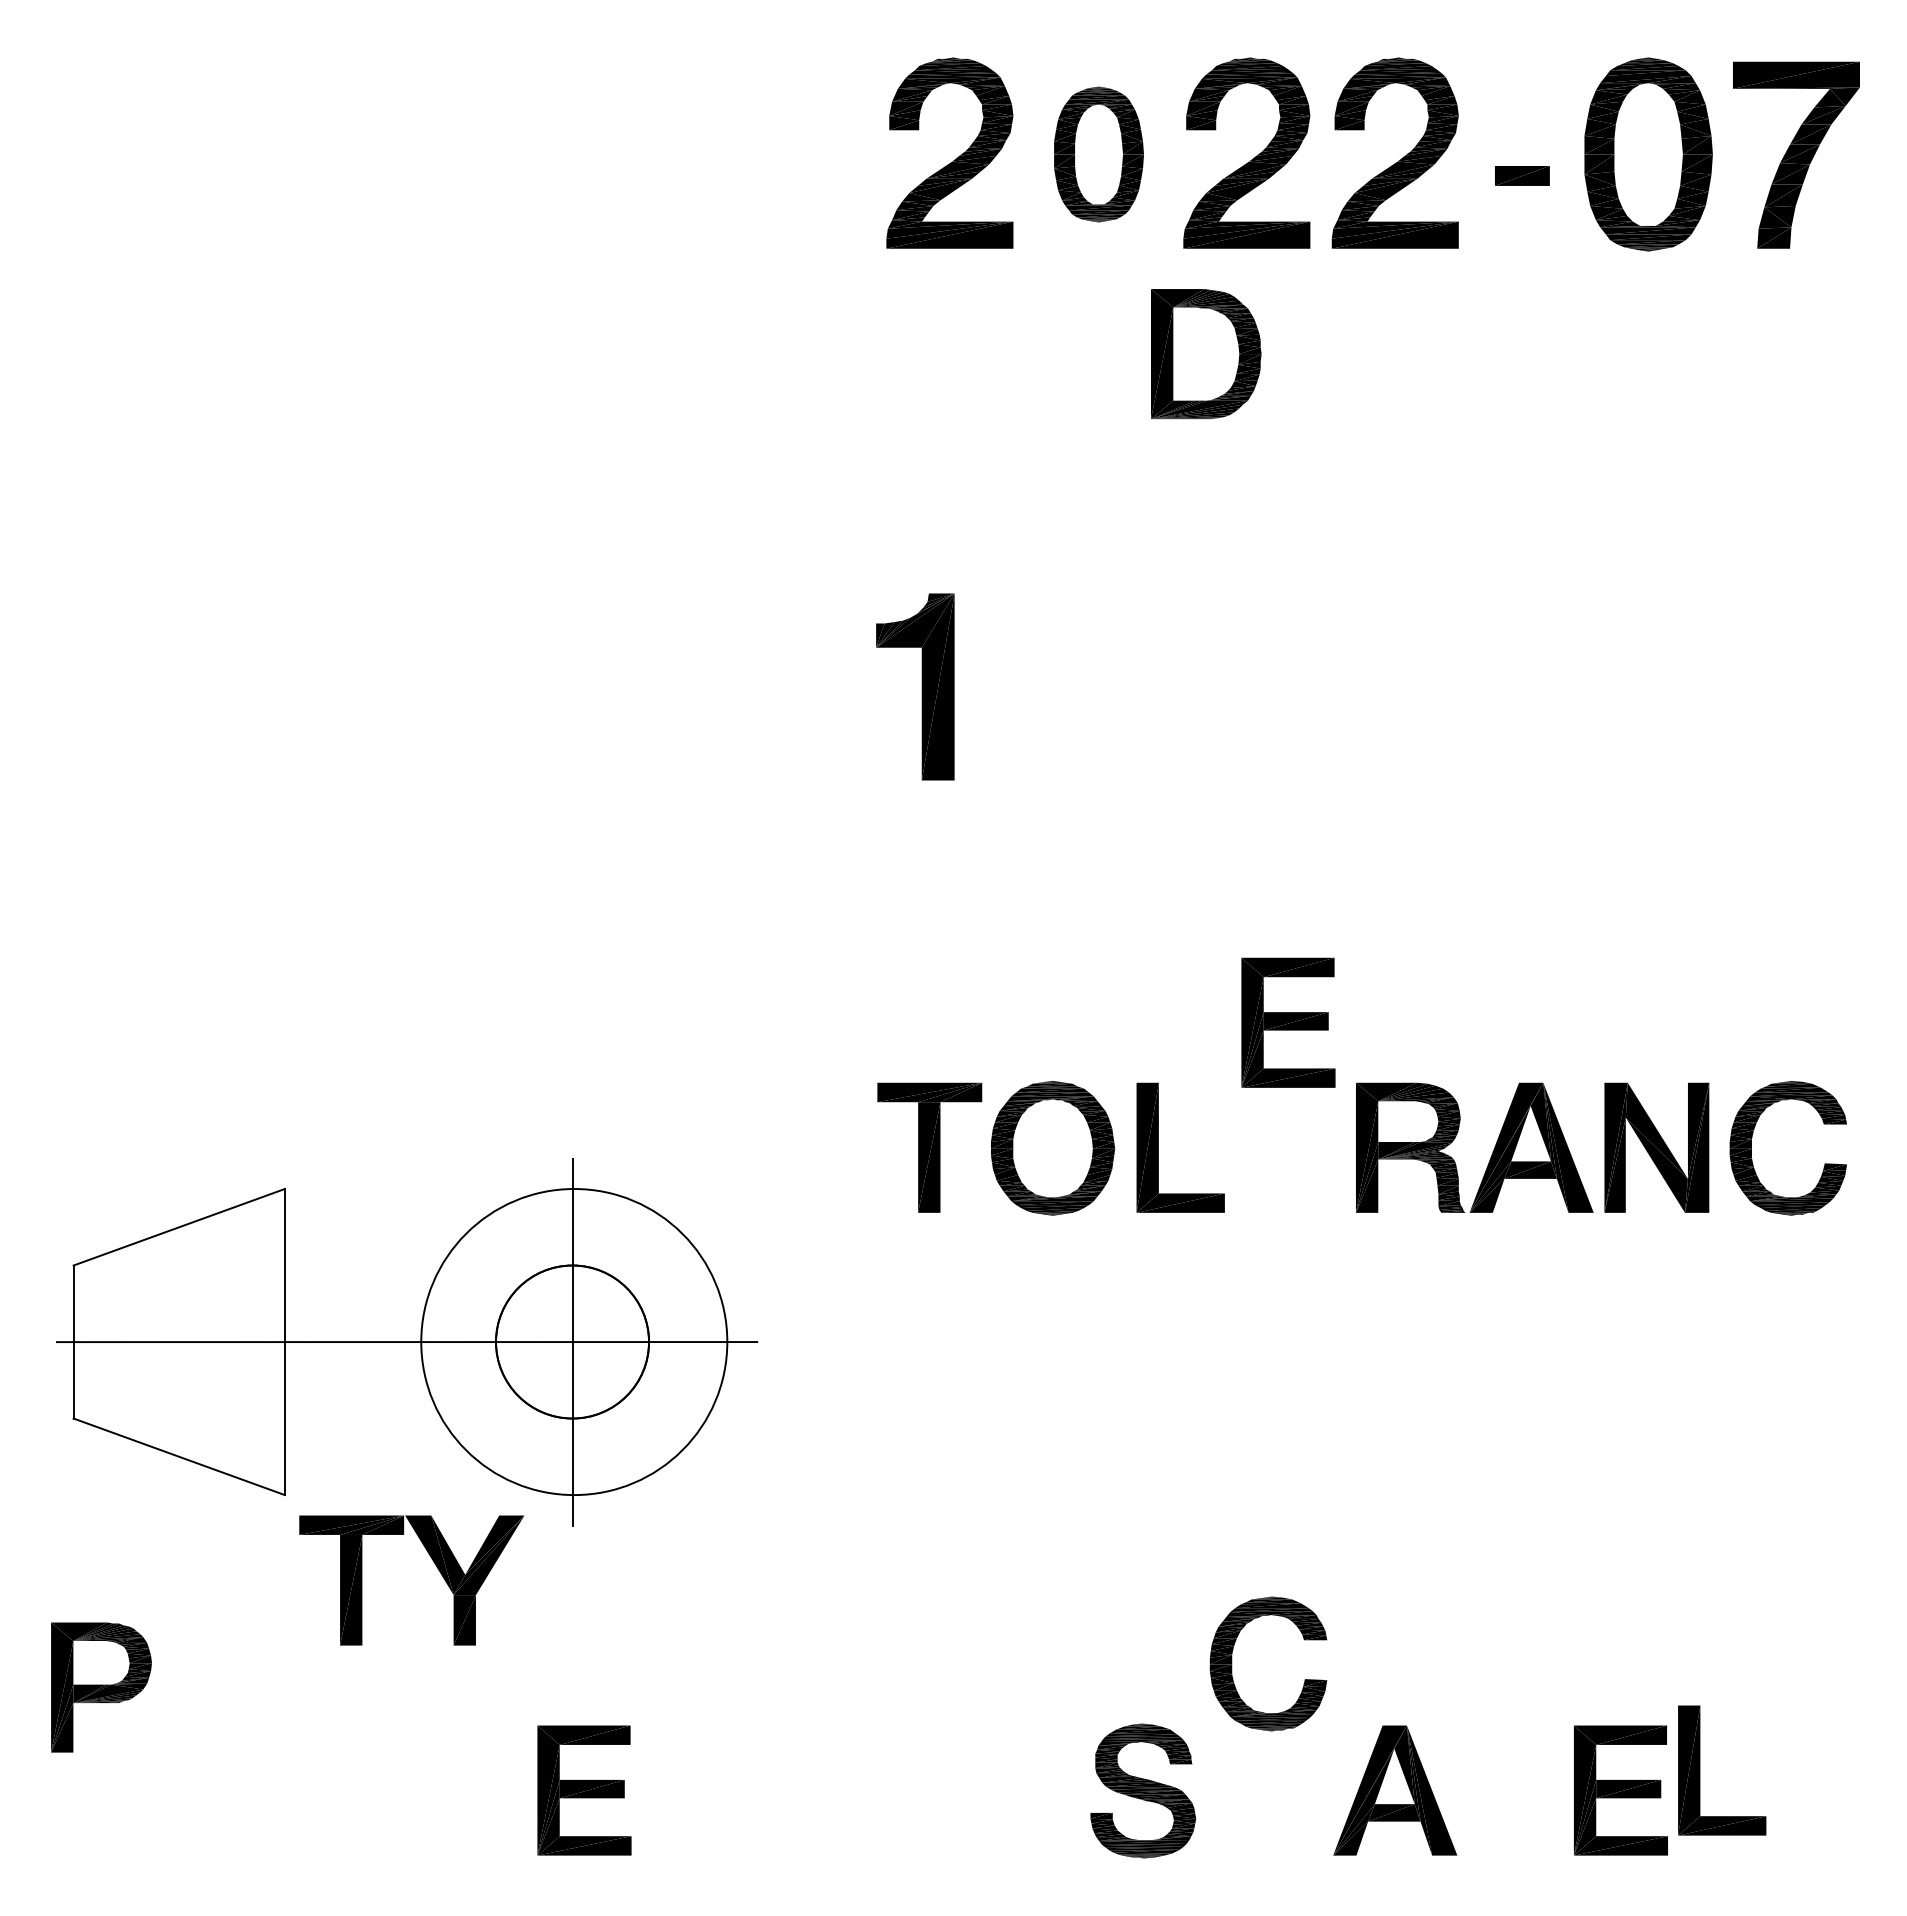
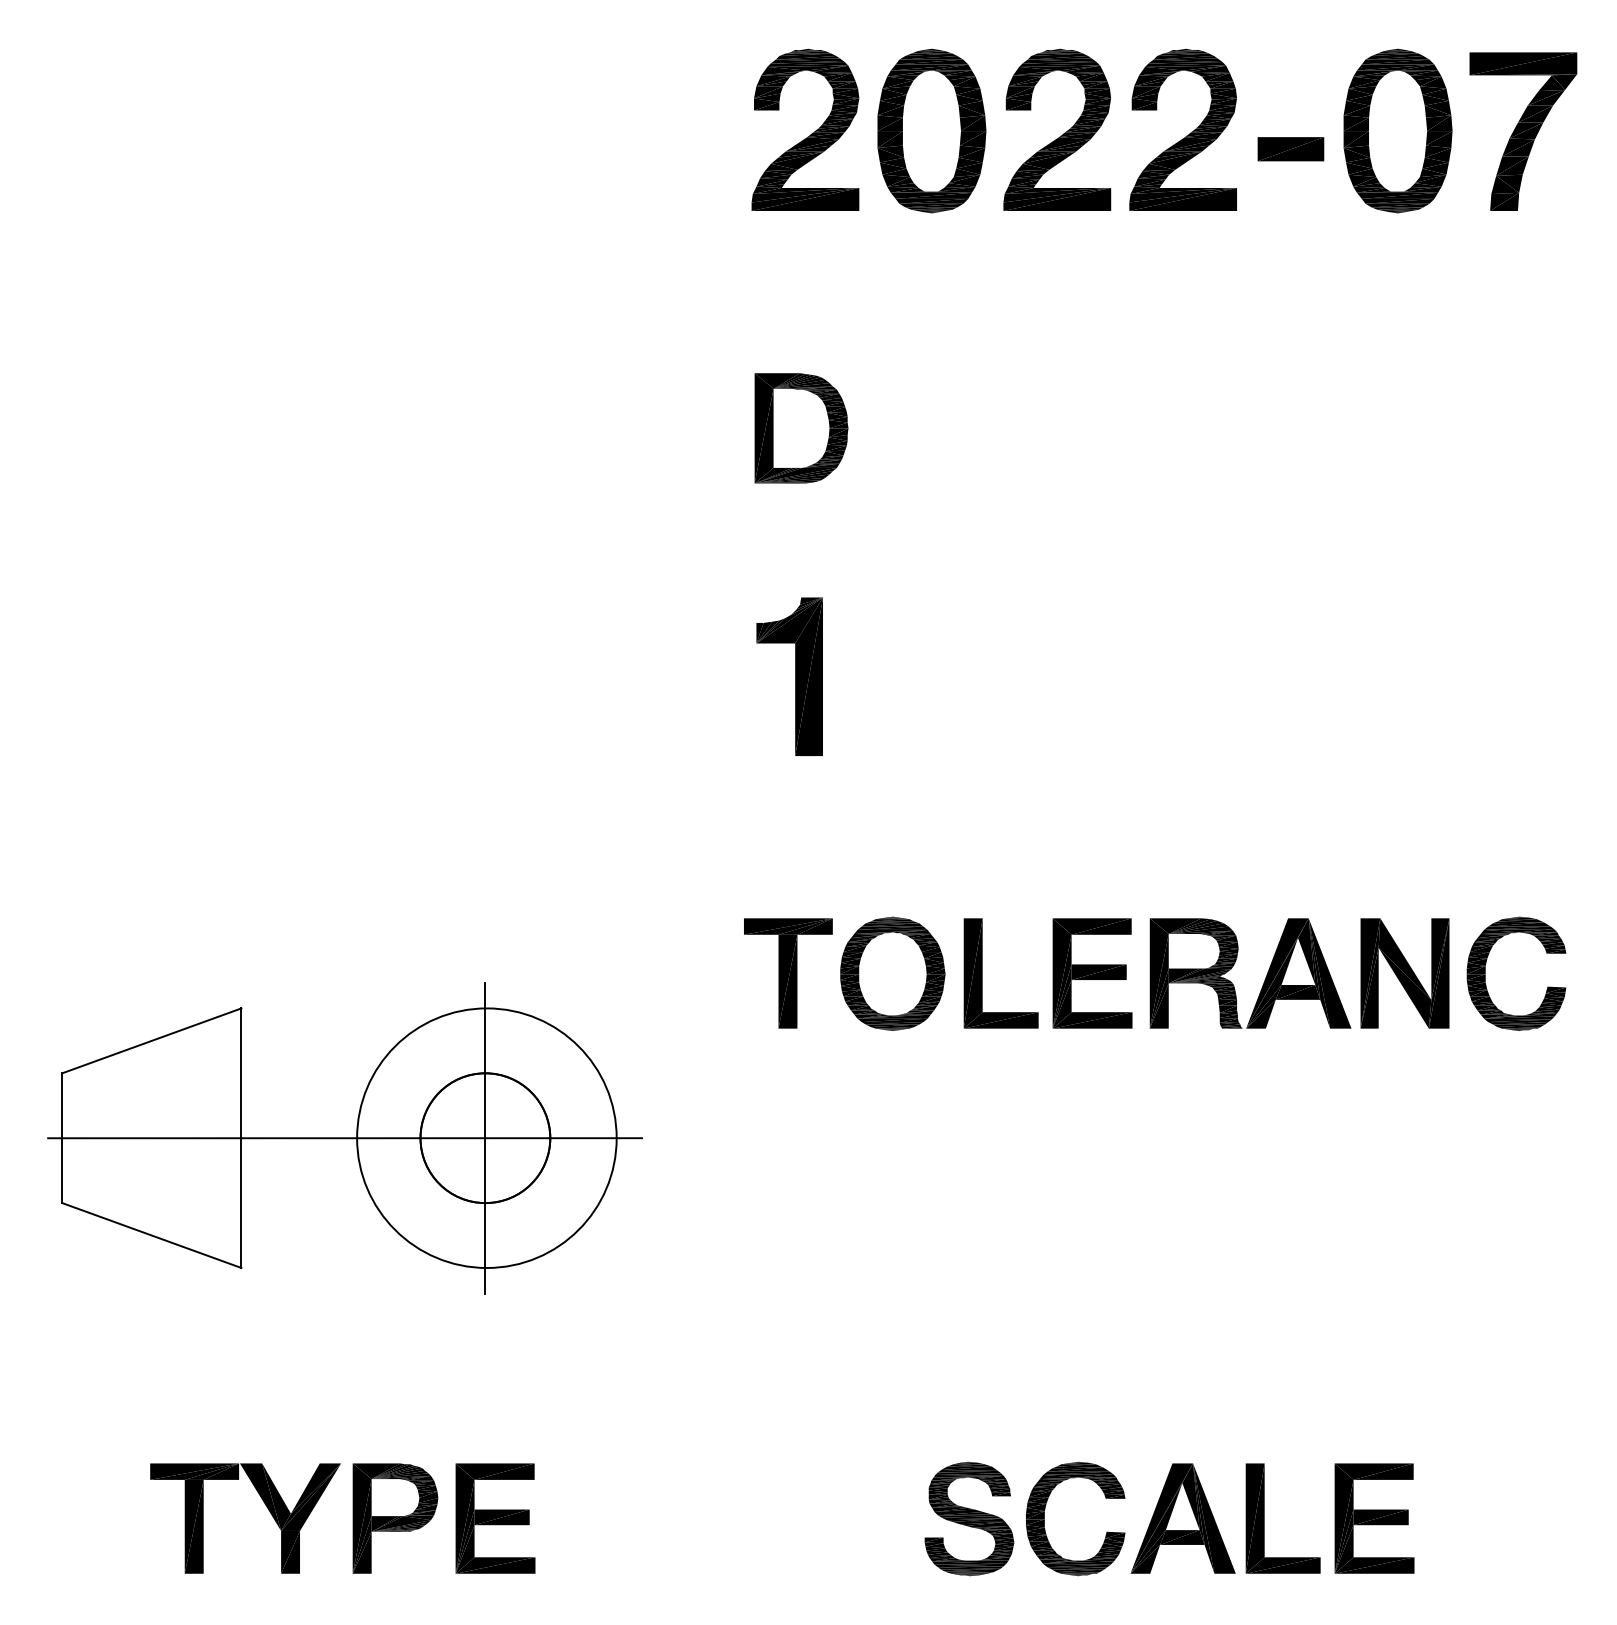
part: (1098, 154) -> (931, 131), size x1.43
part: (1522, 175) -> (1291, 148), size x1.43
part: (1206, 354) -> (801, 428), moved
part: (915, 686) -> (789, 676), moved
part: (1288, 1022) -> (1092, 973), moved
part: (436, 1567) -> (266, 1507), moved
part: (1232, 1663) -> (1045, 1518), moved
part: (101, 1687) -> (395, 1518), moved
part: (1700, 1770) -> (1264, 1518), moved

